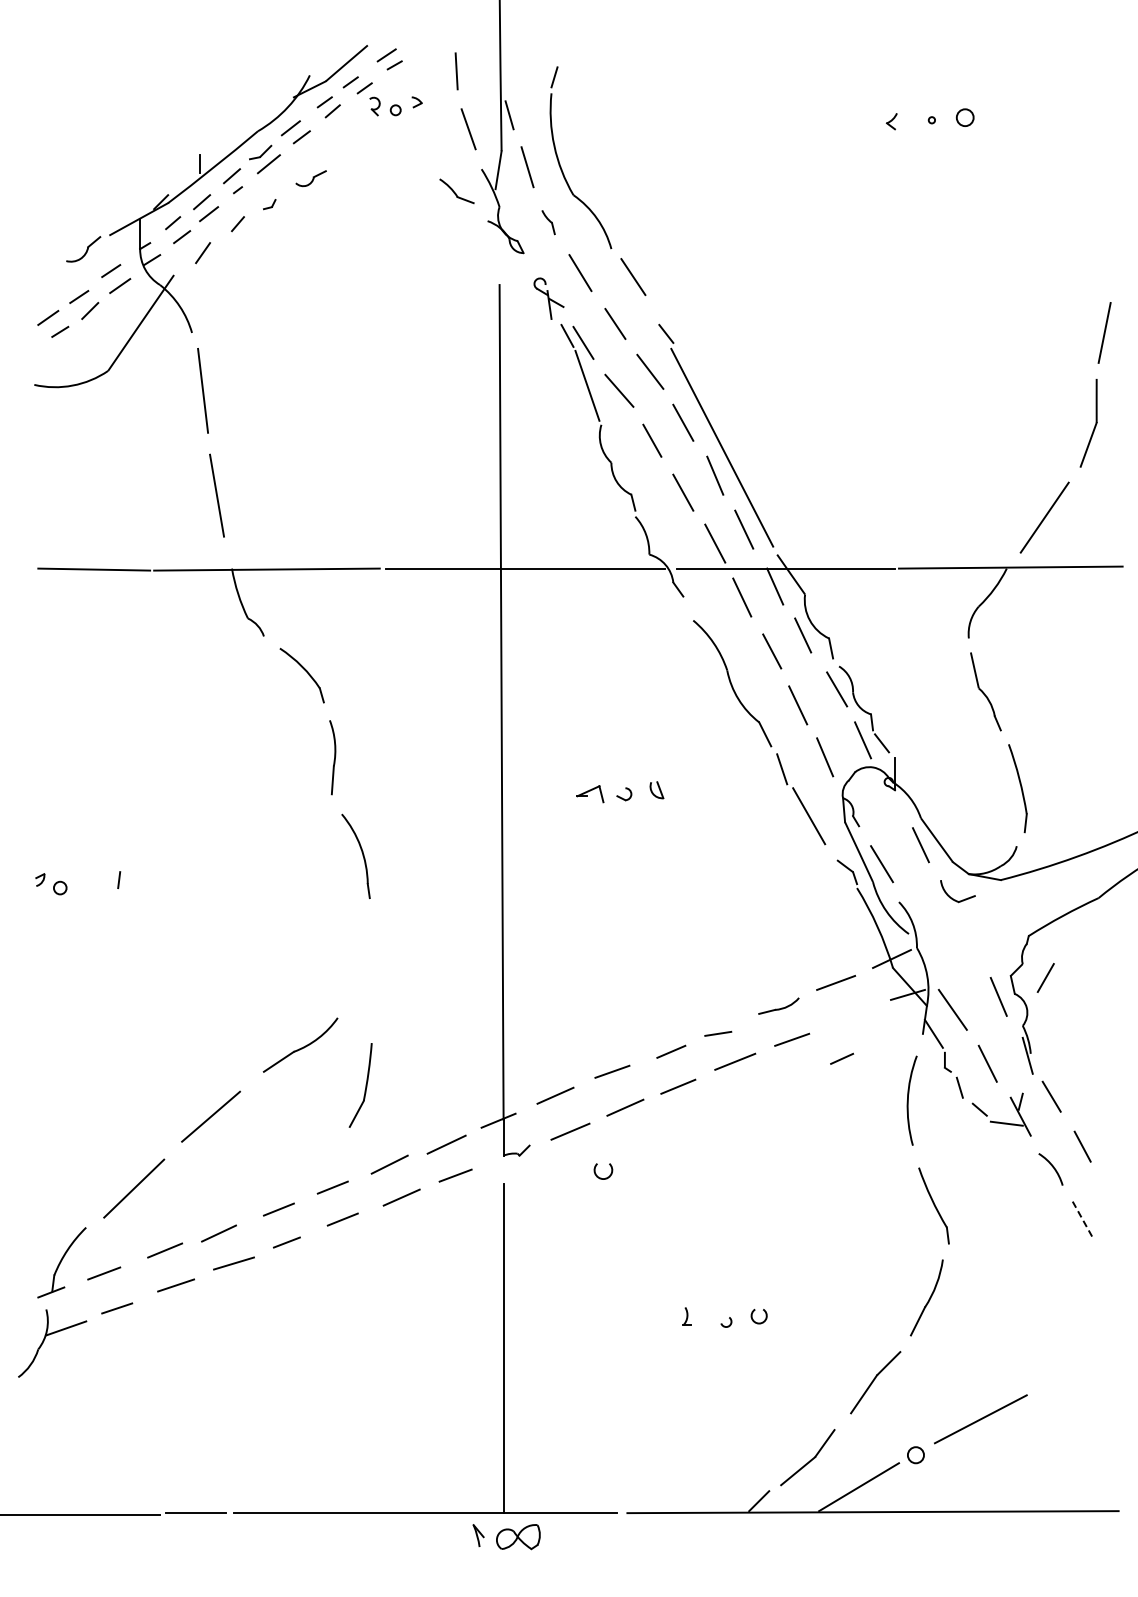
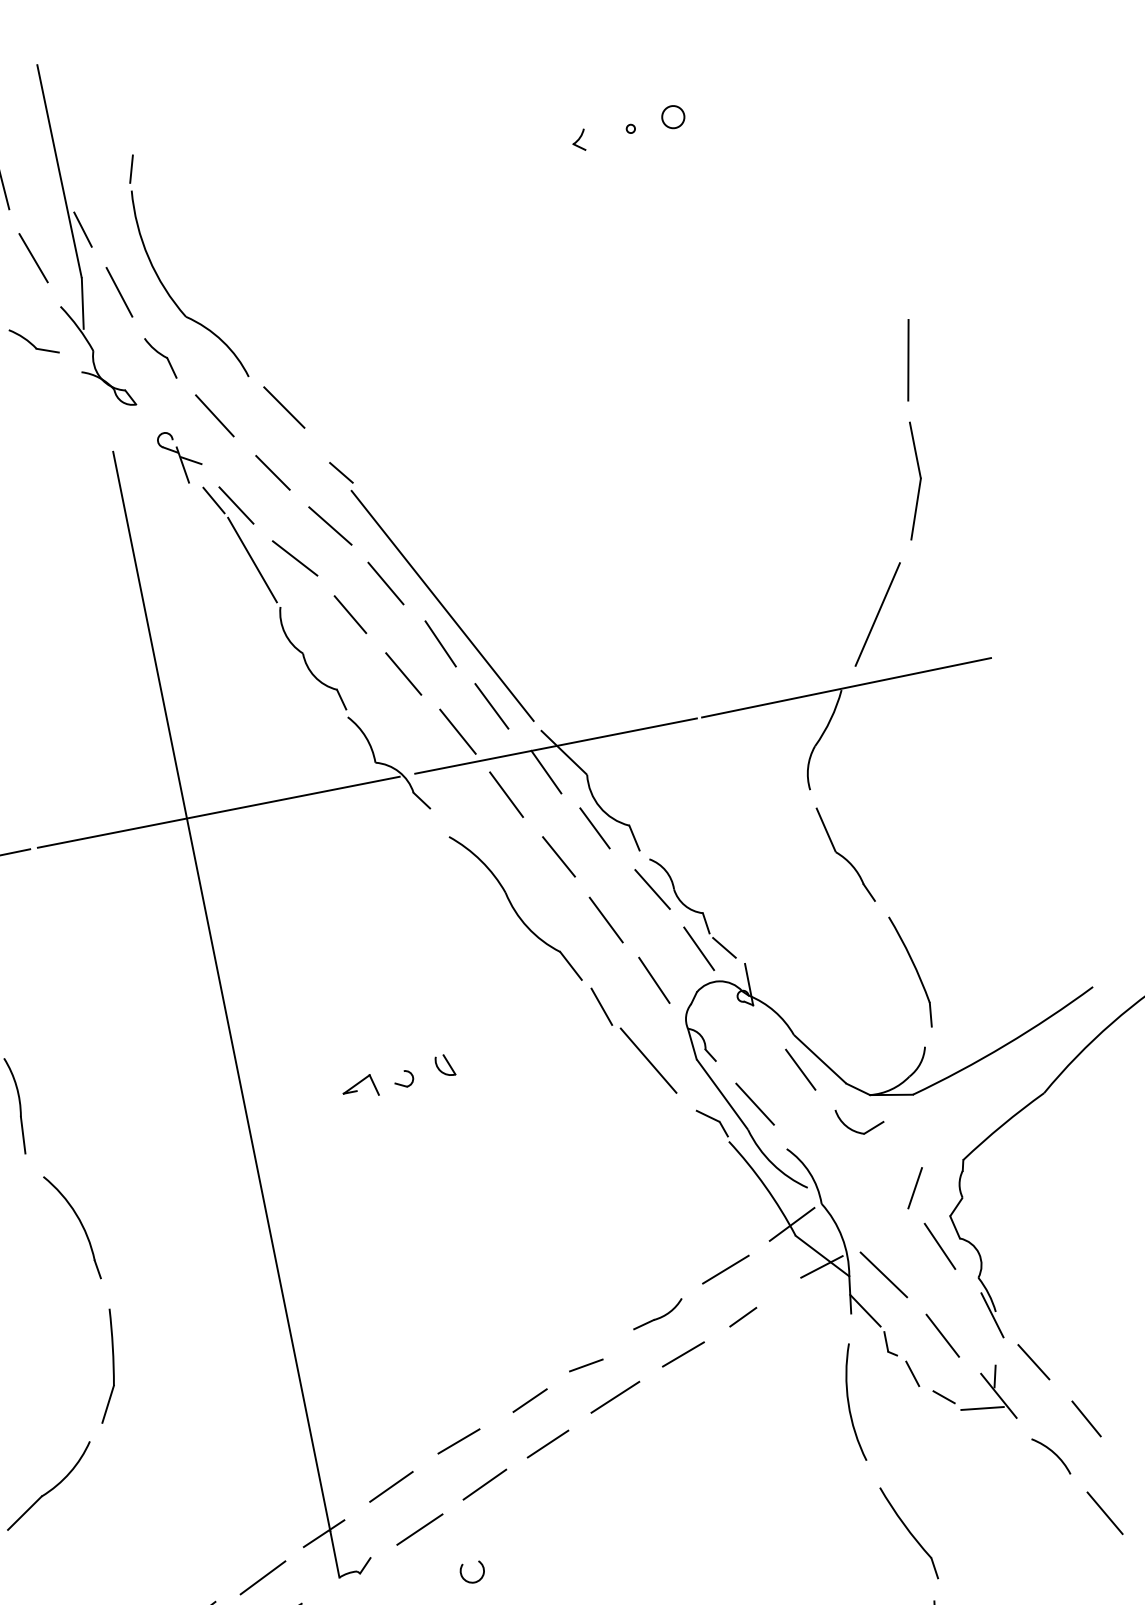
part: (548, 222) -> (160, 358), size x1.43
line: (1045, 977) -> (914, 1187), moved
line: (842, 1058) -> (743, 1316), moved
part: (360, 1085) -> (105, 1366), moved
line: (1082, 1219) -> (1104, 1513), dashed -> solid

